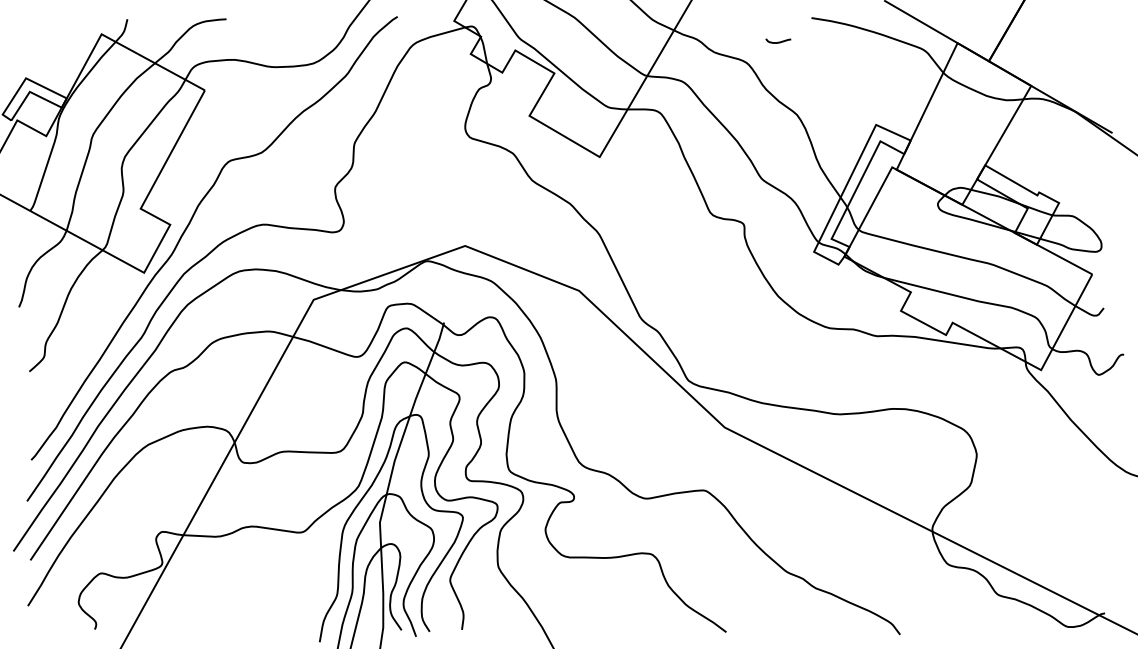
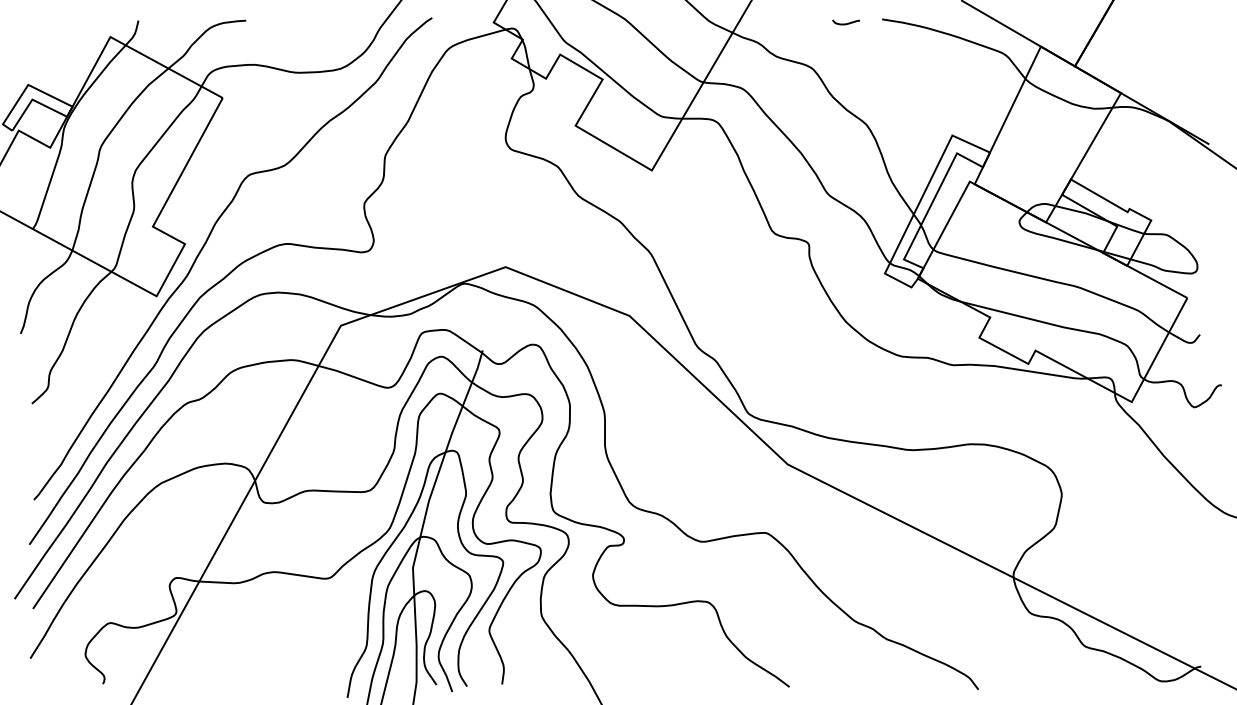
curve: (777, 42) -> (845, 23), moved

